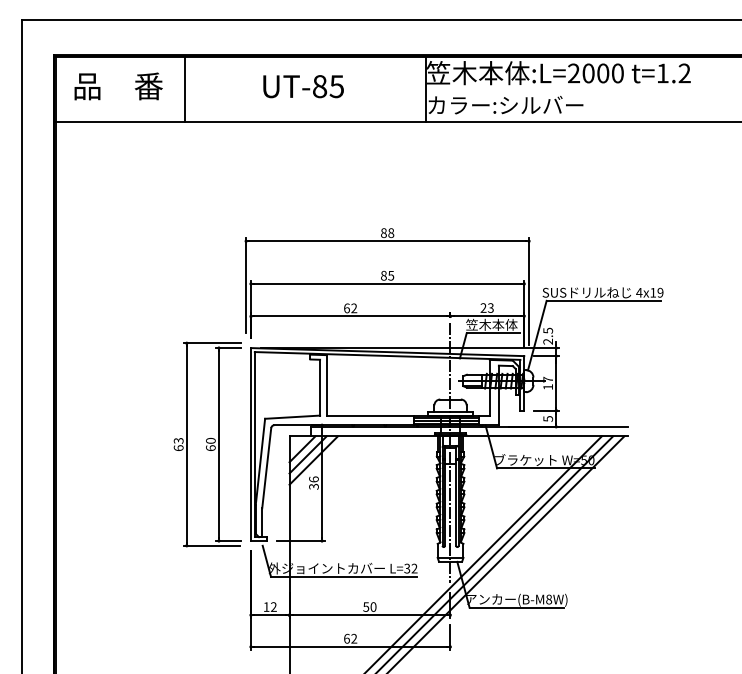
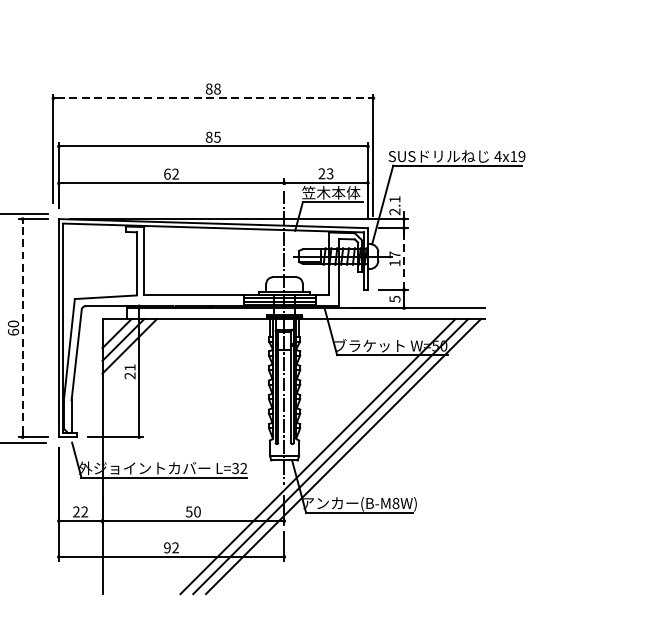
line: (388, 241) -> (214, 98), solid -> dashed
text: (548, 330) -> (395, 199), 2.5 -> 2.1
line: (556, 383) -> (404, 259), solid -> dashed
line: (218, 444) -> (22, 328), solid -> dashed
text: (313, 482) -> (129, 371), 36 -> 21
text: (266, 606) -> (76, 511), 12 -> 22
text: (346, 638) -> (166, 547), 62 -> 92

